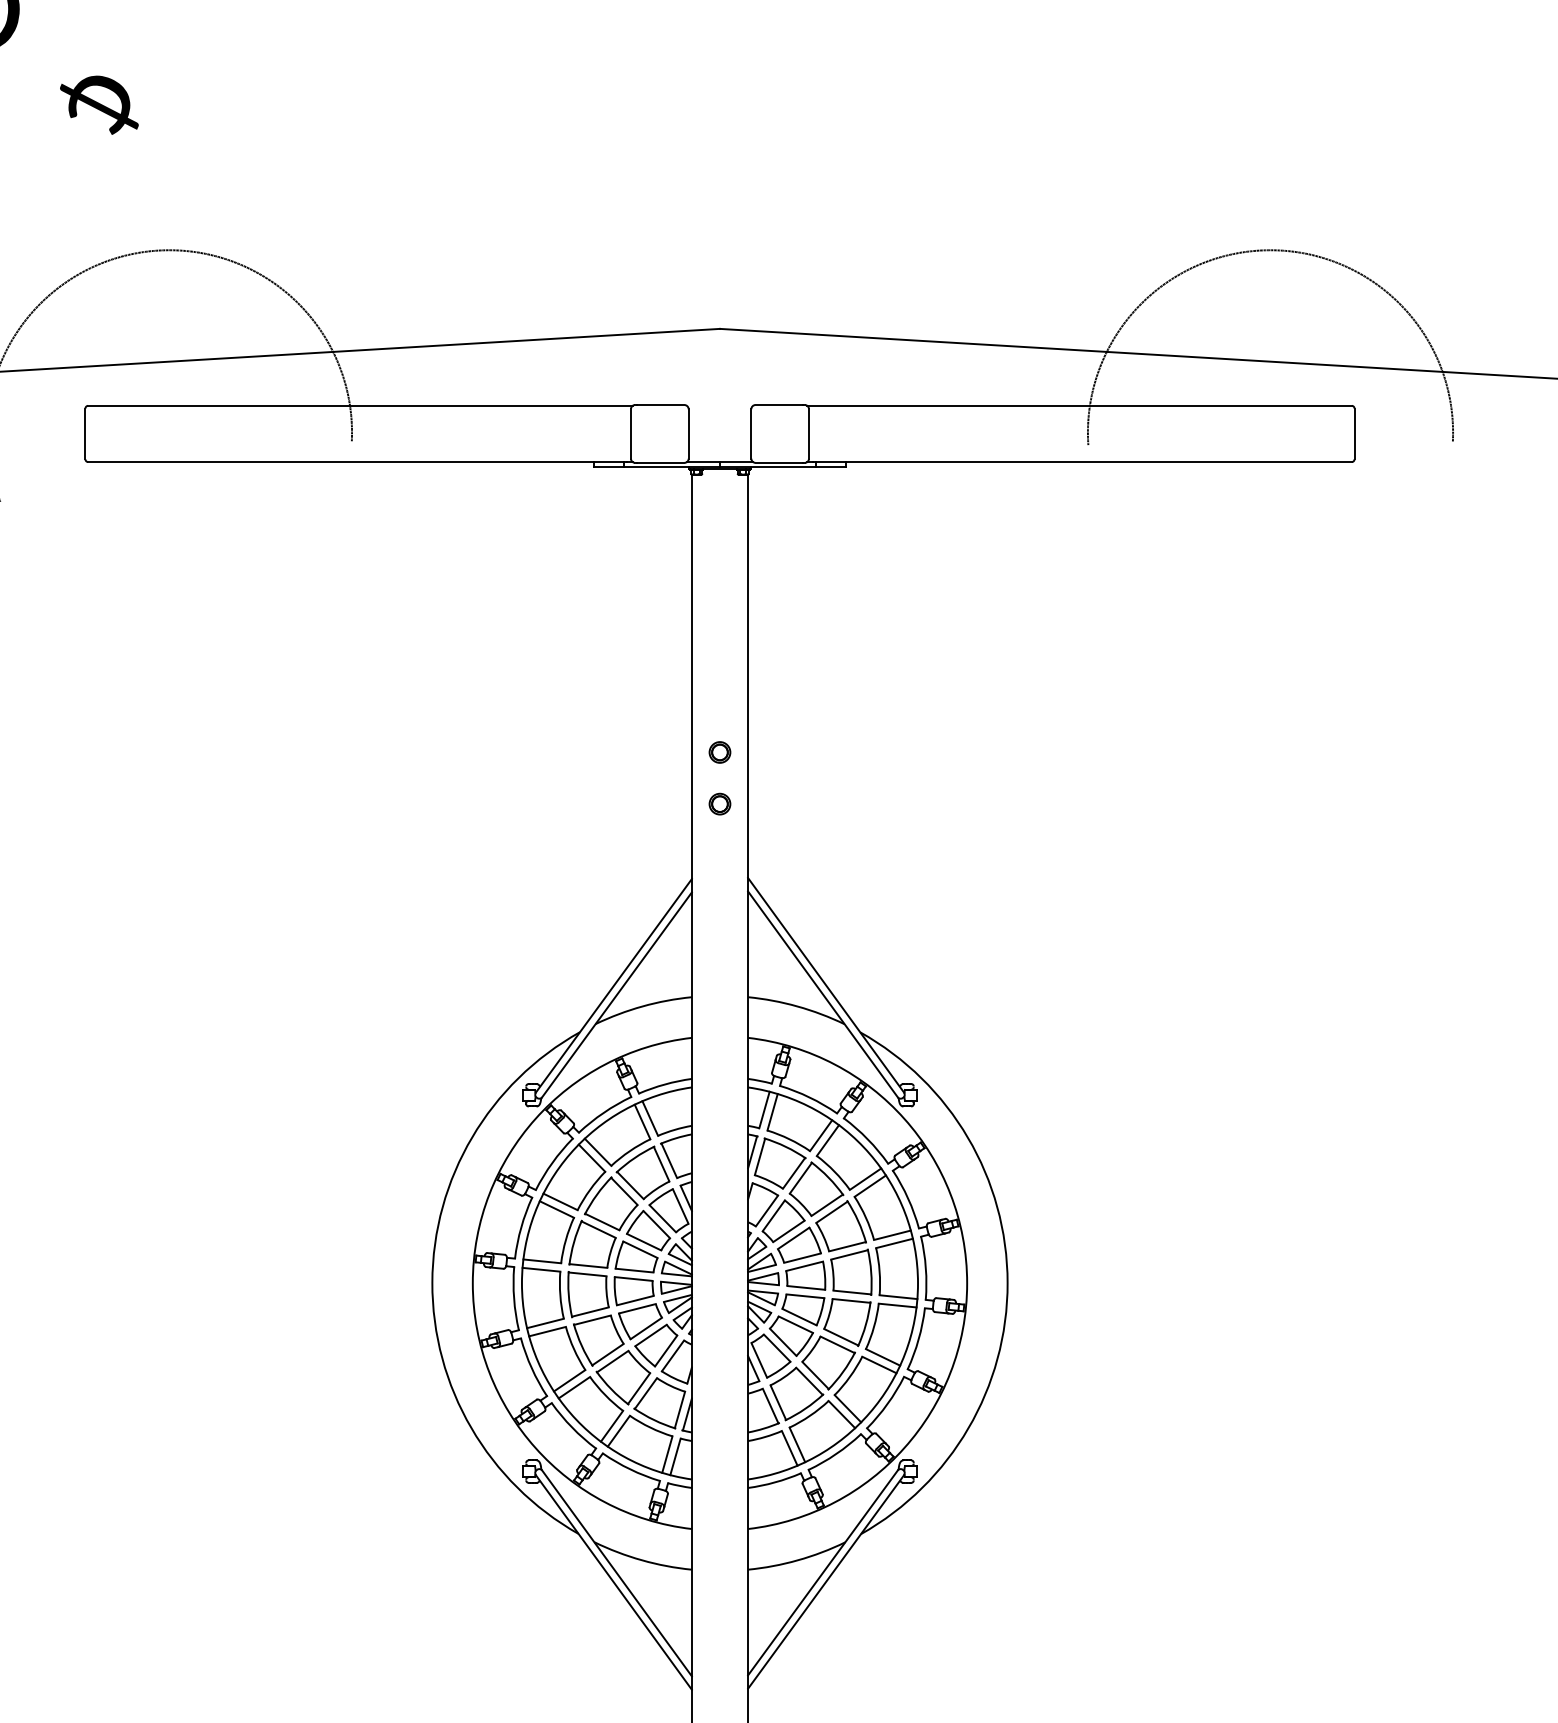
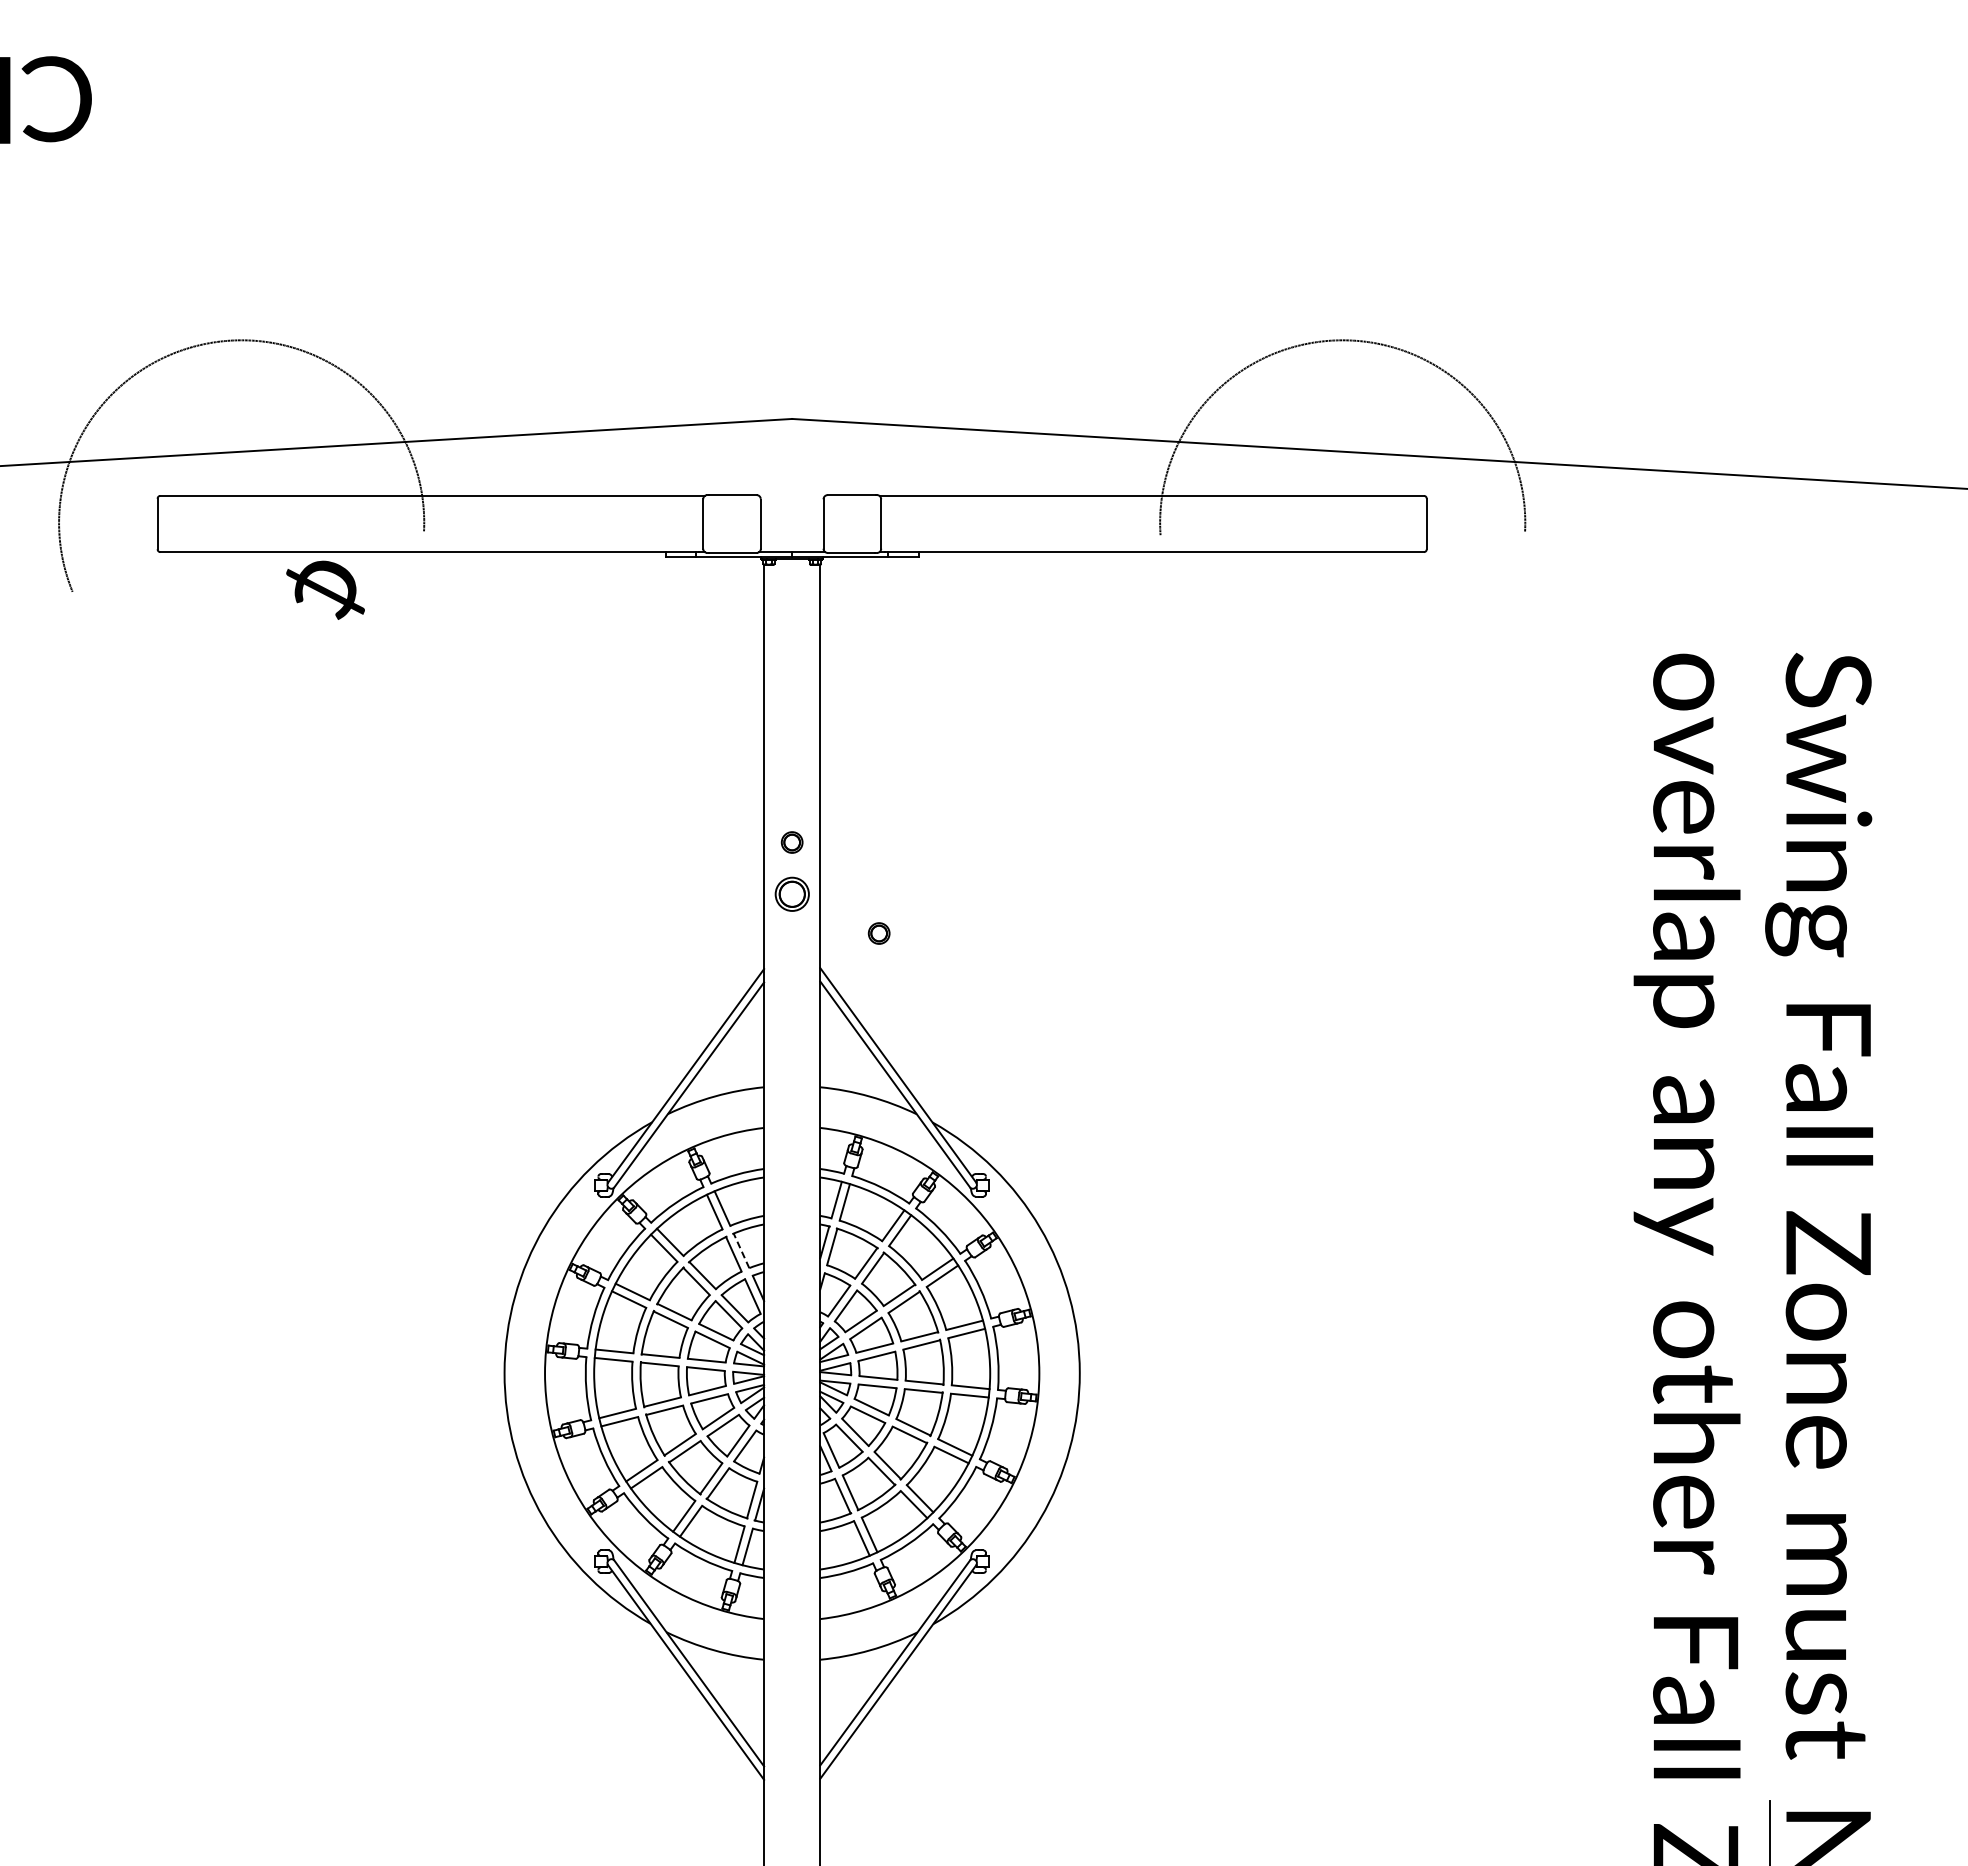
text: (99, 104) -> (325, 589), moved
part: (719, 803) -> (791, 893), size x1.6
part: (806, 843) -> (878, 933), added
line: (669, 1160) -> (741, 1250), solid -> dashed

